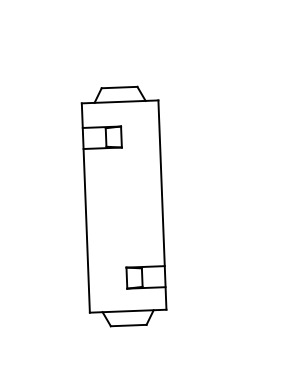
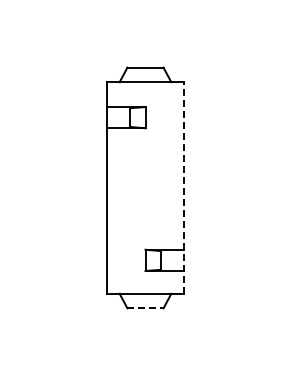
line: (162, 205) -> (184, 188), solid -> dashed
line: (128, 325) -> (145, 308), solid -> dashed

